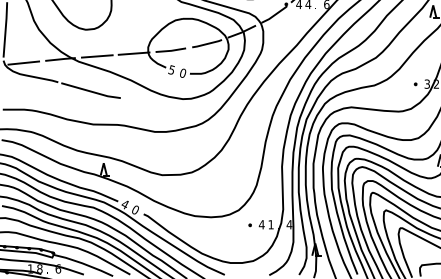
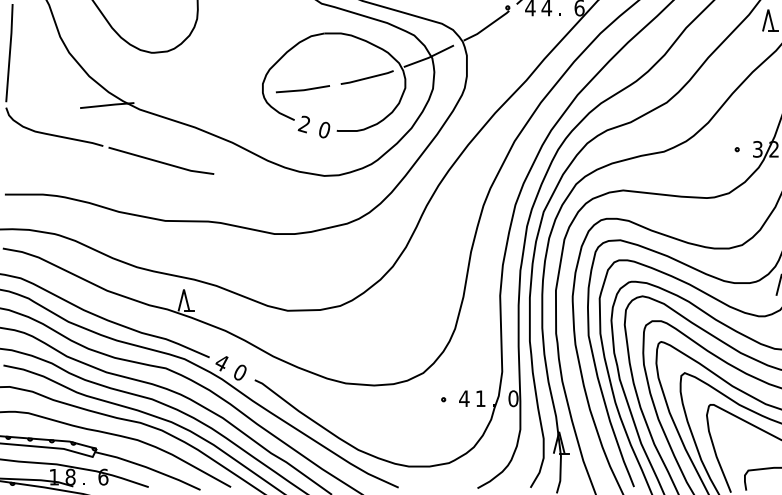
line: (133, 53) -> (236, 94), removed
line: (96, 56) -> (171, 100), removed
line: (23, 62) -> (41, 110), removed
text: (171, 69) -> (304, 123), 5 -> 2
text: (289, 224) -> (513, 398), 4 -> 0

